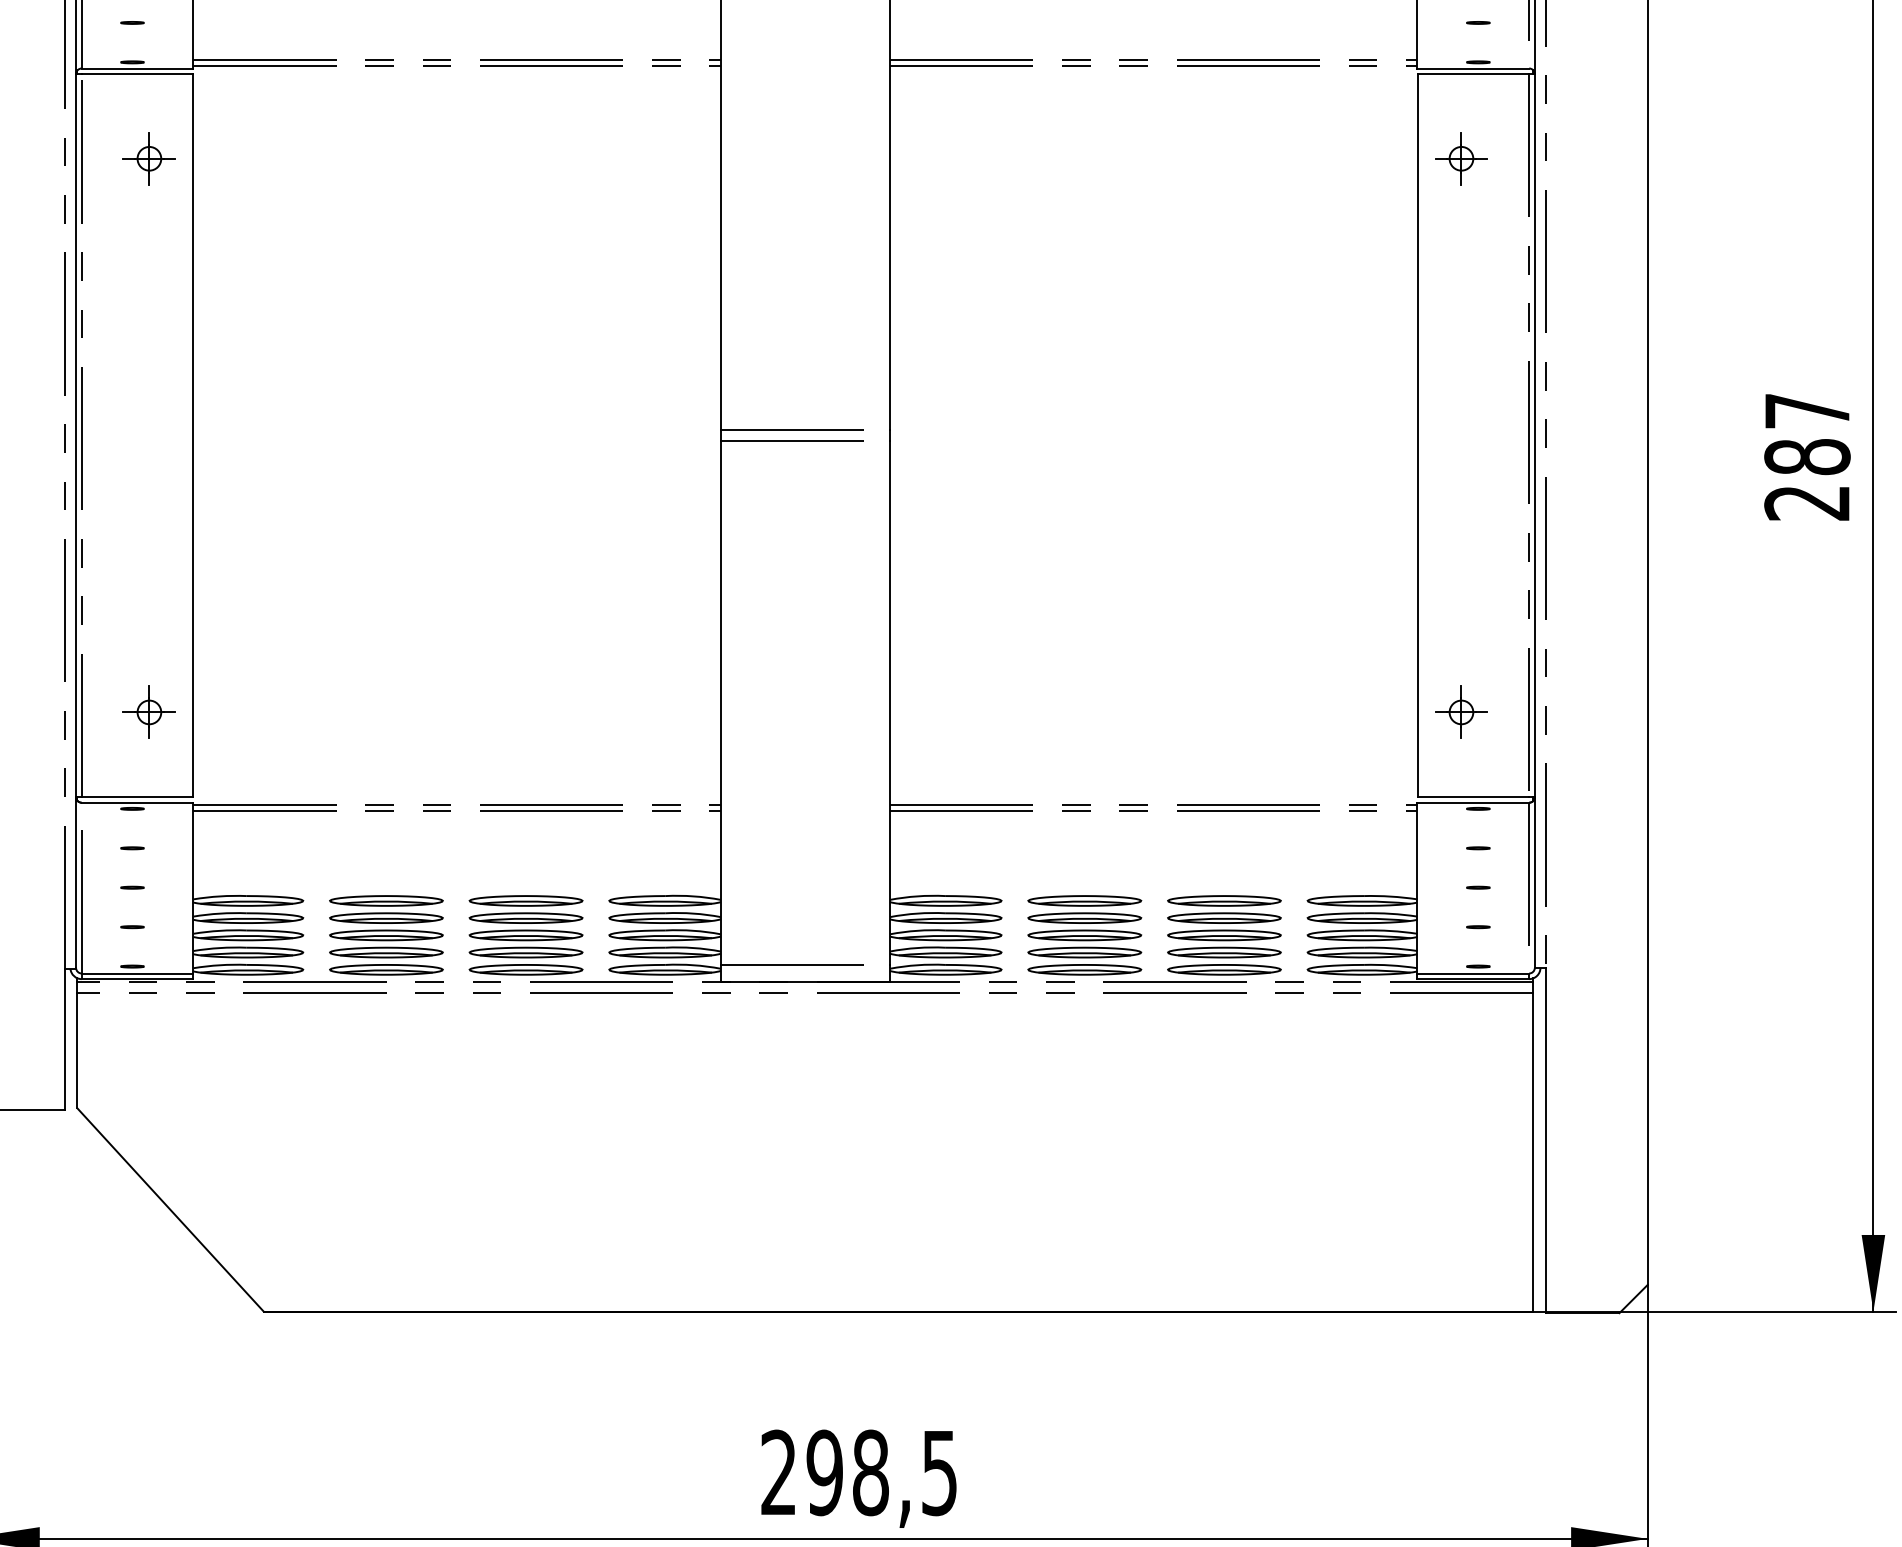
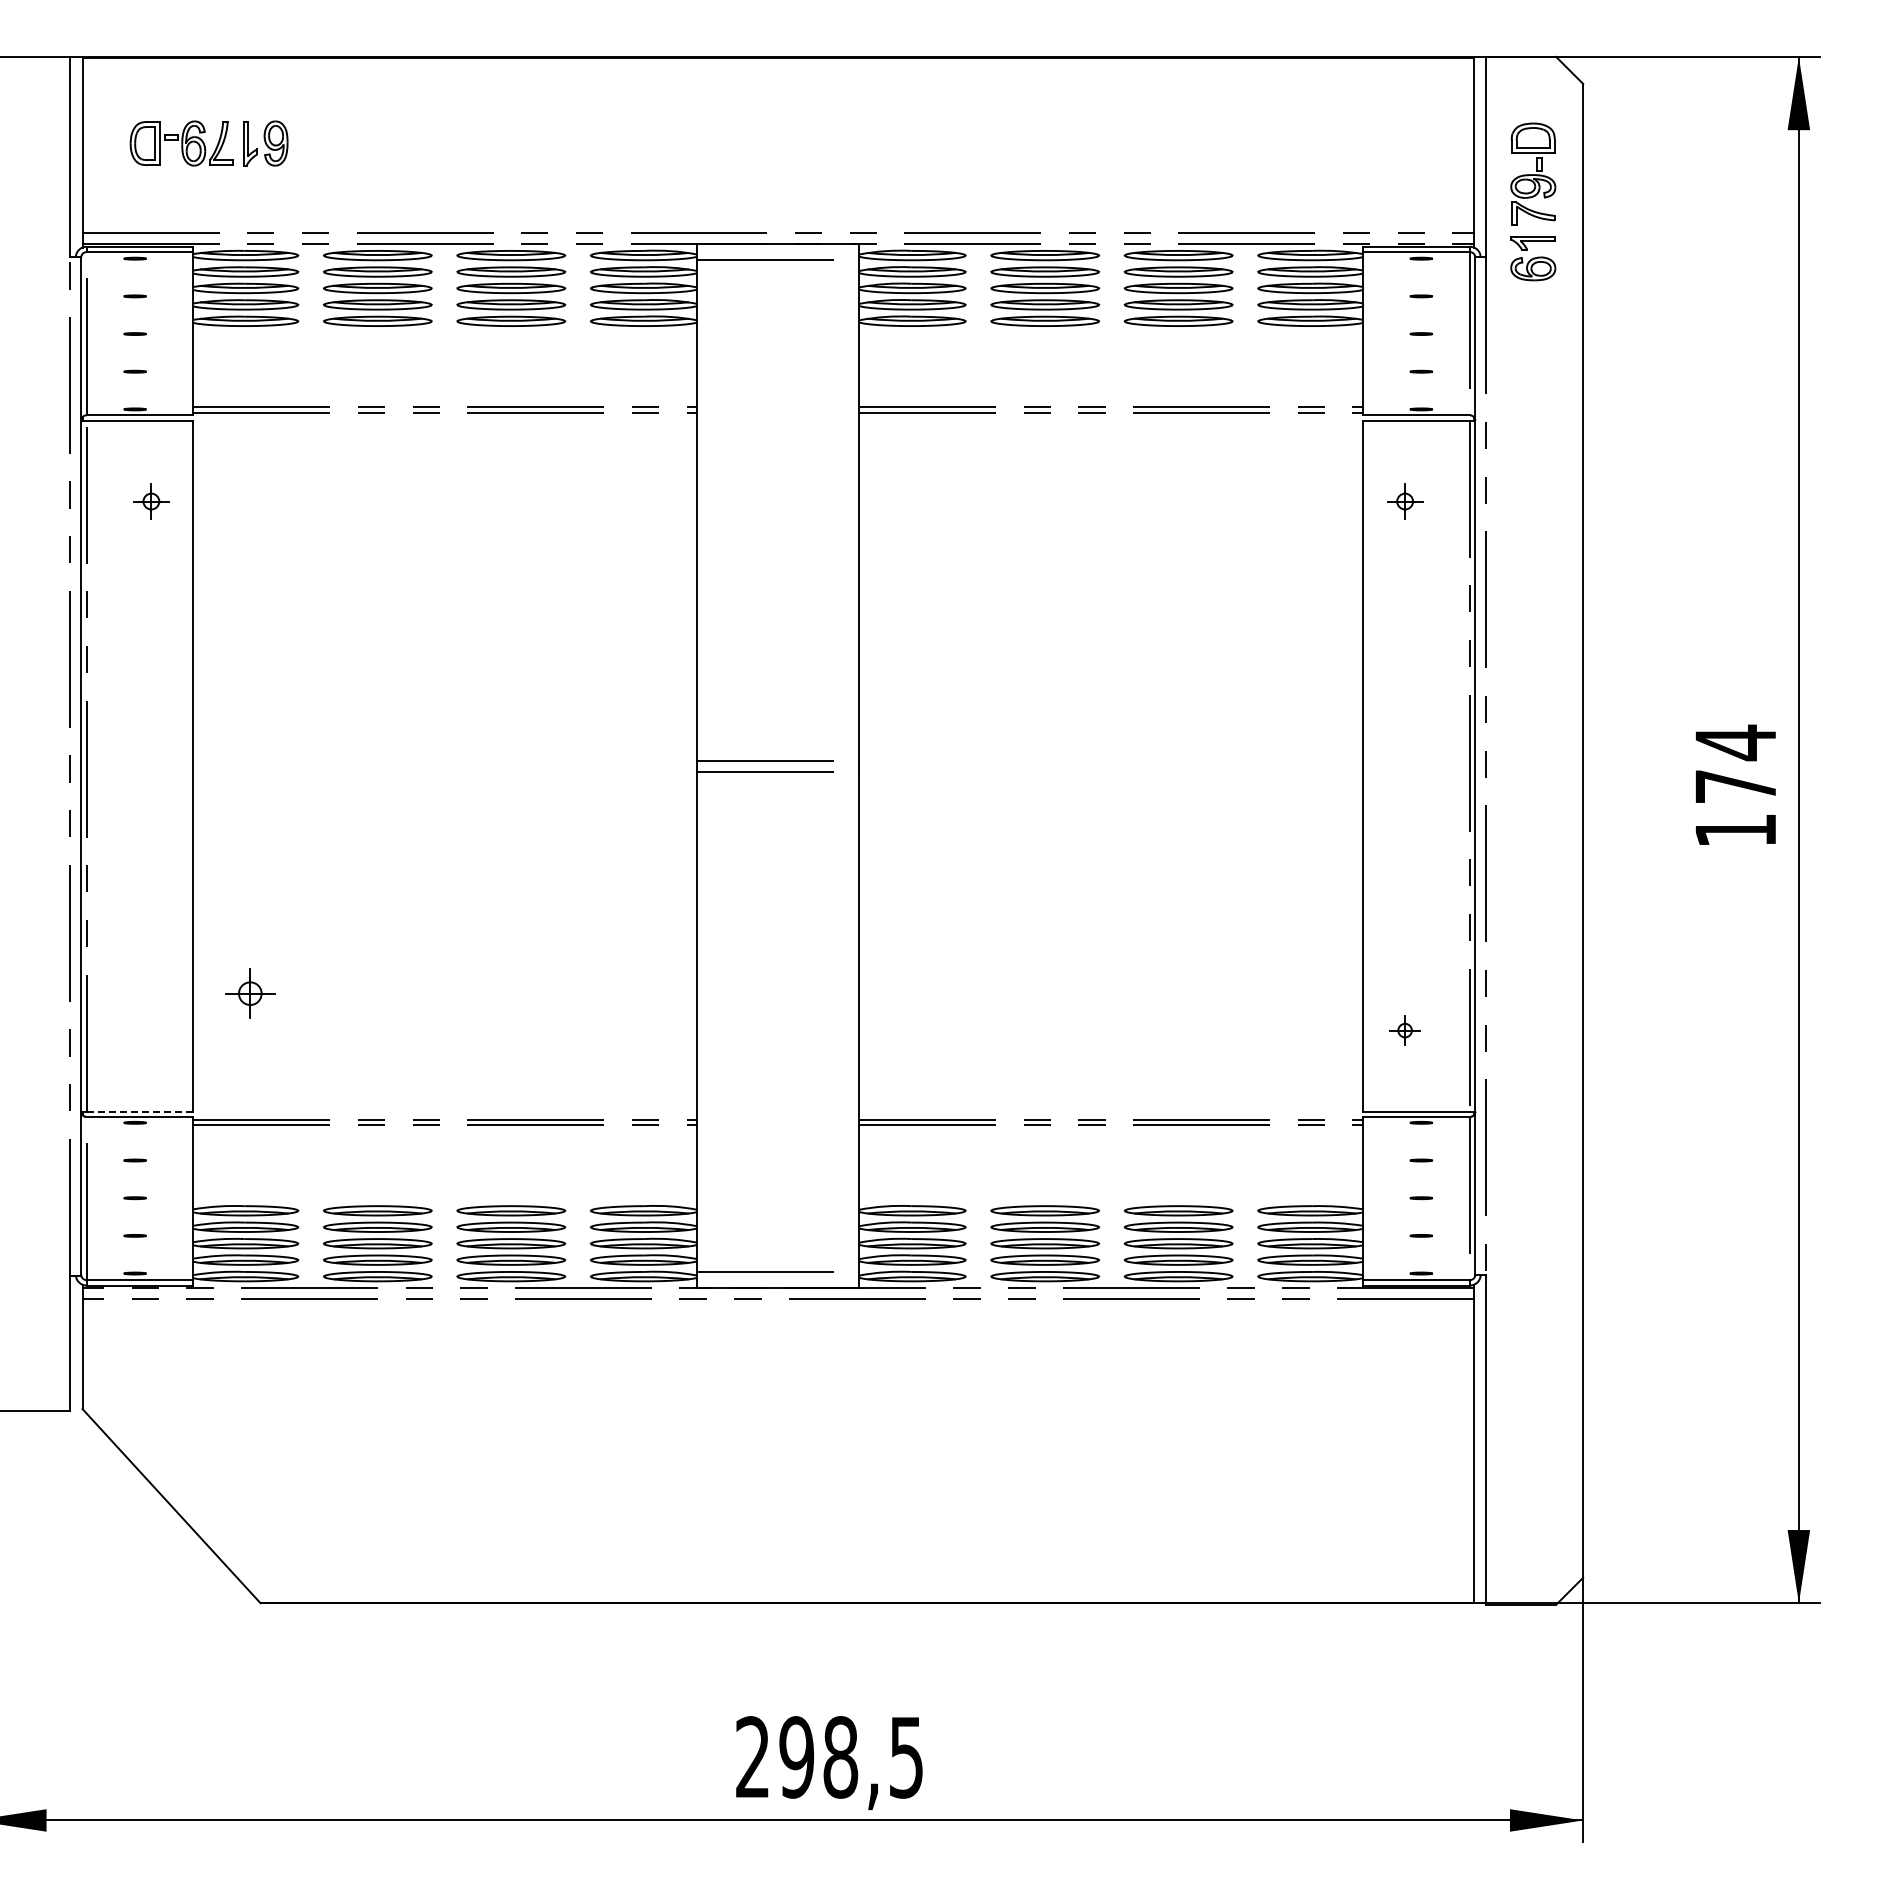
part: (149, 158) -> (151, 501), size x0.7
part: (1460, 158) -> (1404, 501), size x0.7
text: (1807, 455) -> (1735, 785), 287 -> 174
part: (149, 712) -> (250, 993), moved
part: (1460, 712) -> (1404, 1030), size x0.6
line: (137, 797) -> (139, 1111), solid -> dashed

